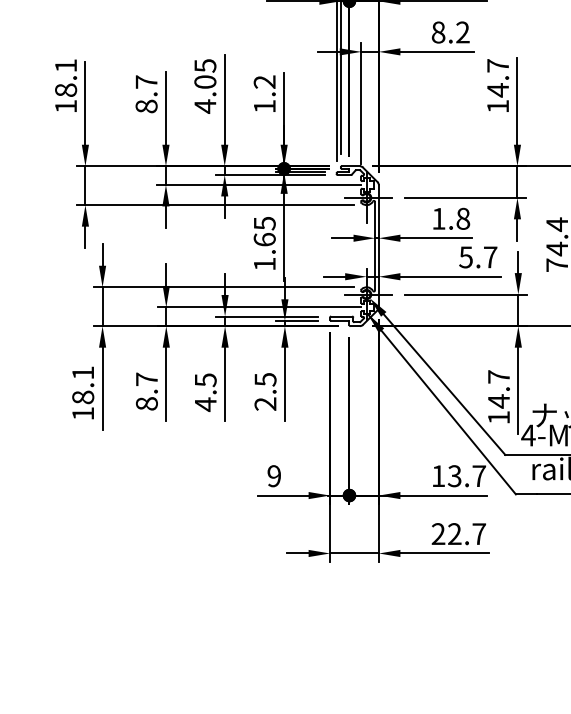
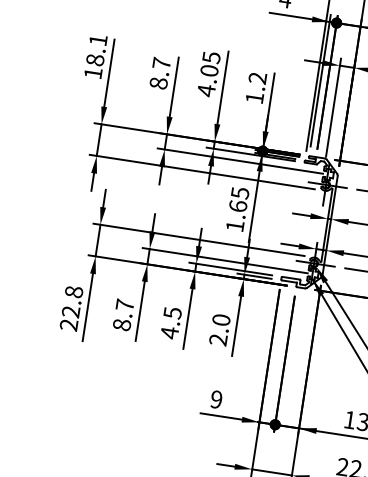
text: (265, 379) -> (221, 319), 2.5 -> 2.0
text: (83, 393) -> (71, 308), 18.1 -> 22.8

